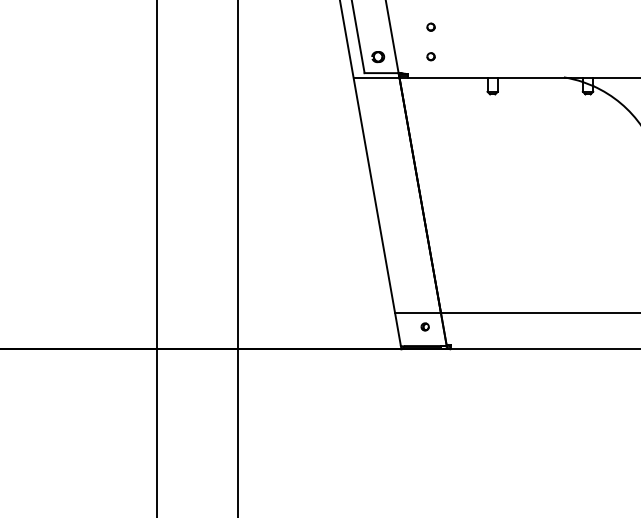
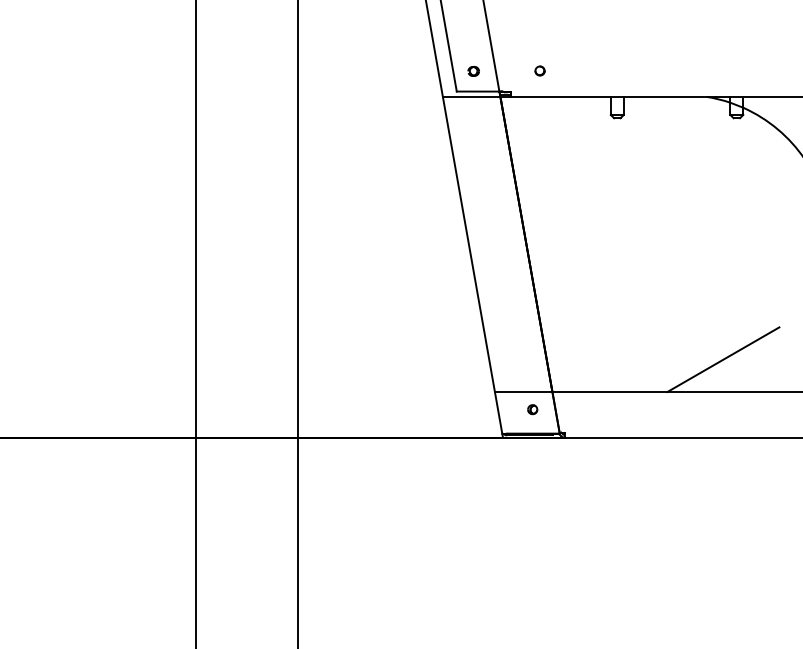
part: (430, 26) -> (539, 33), removed
part: (377, 57) -> (473, 71), size x0.71
line: (577, 286) -> (723, 359), added

